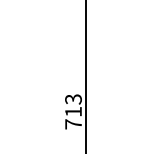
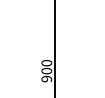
text: (73, 112) -> (46, 71), 713 -> 900

